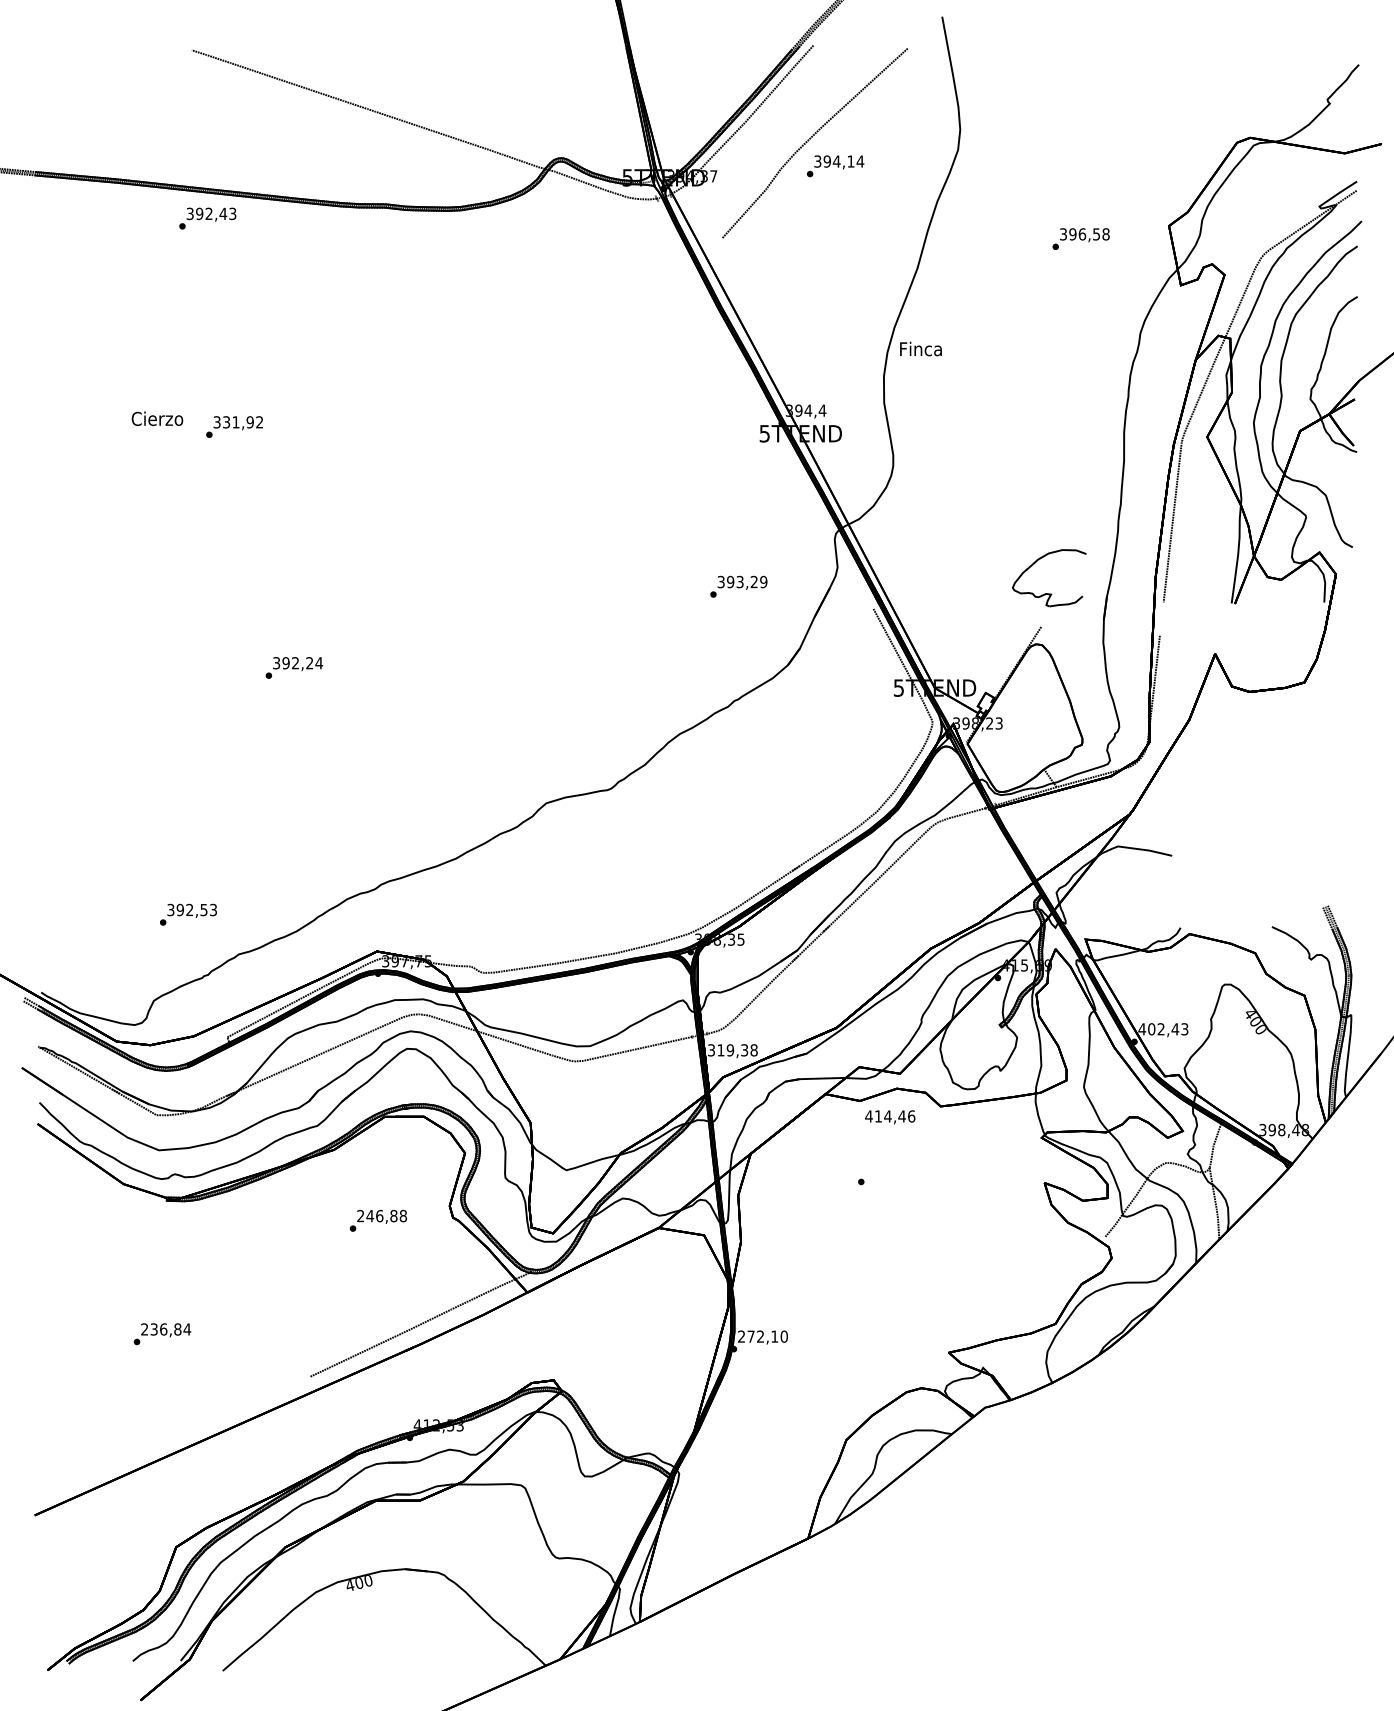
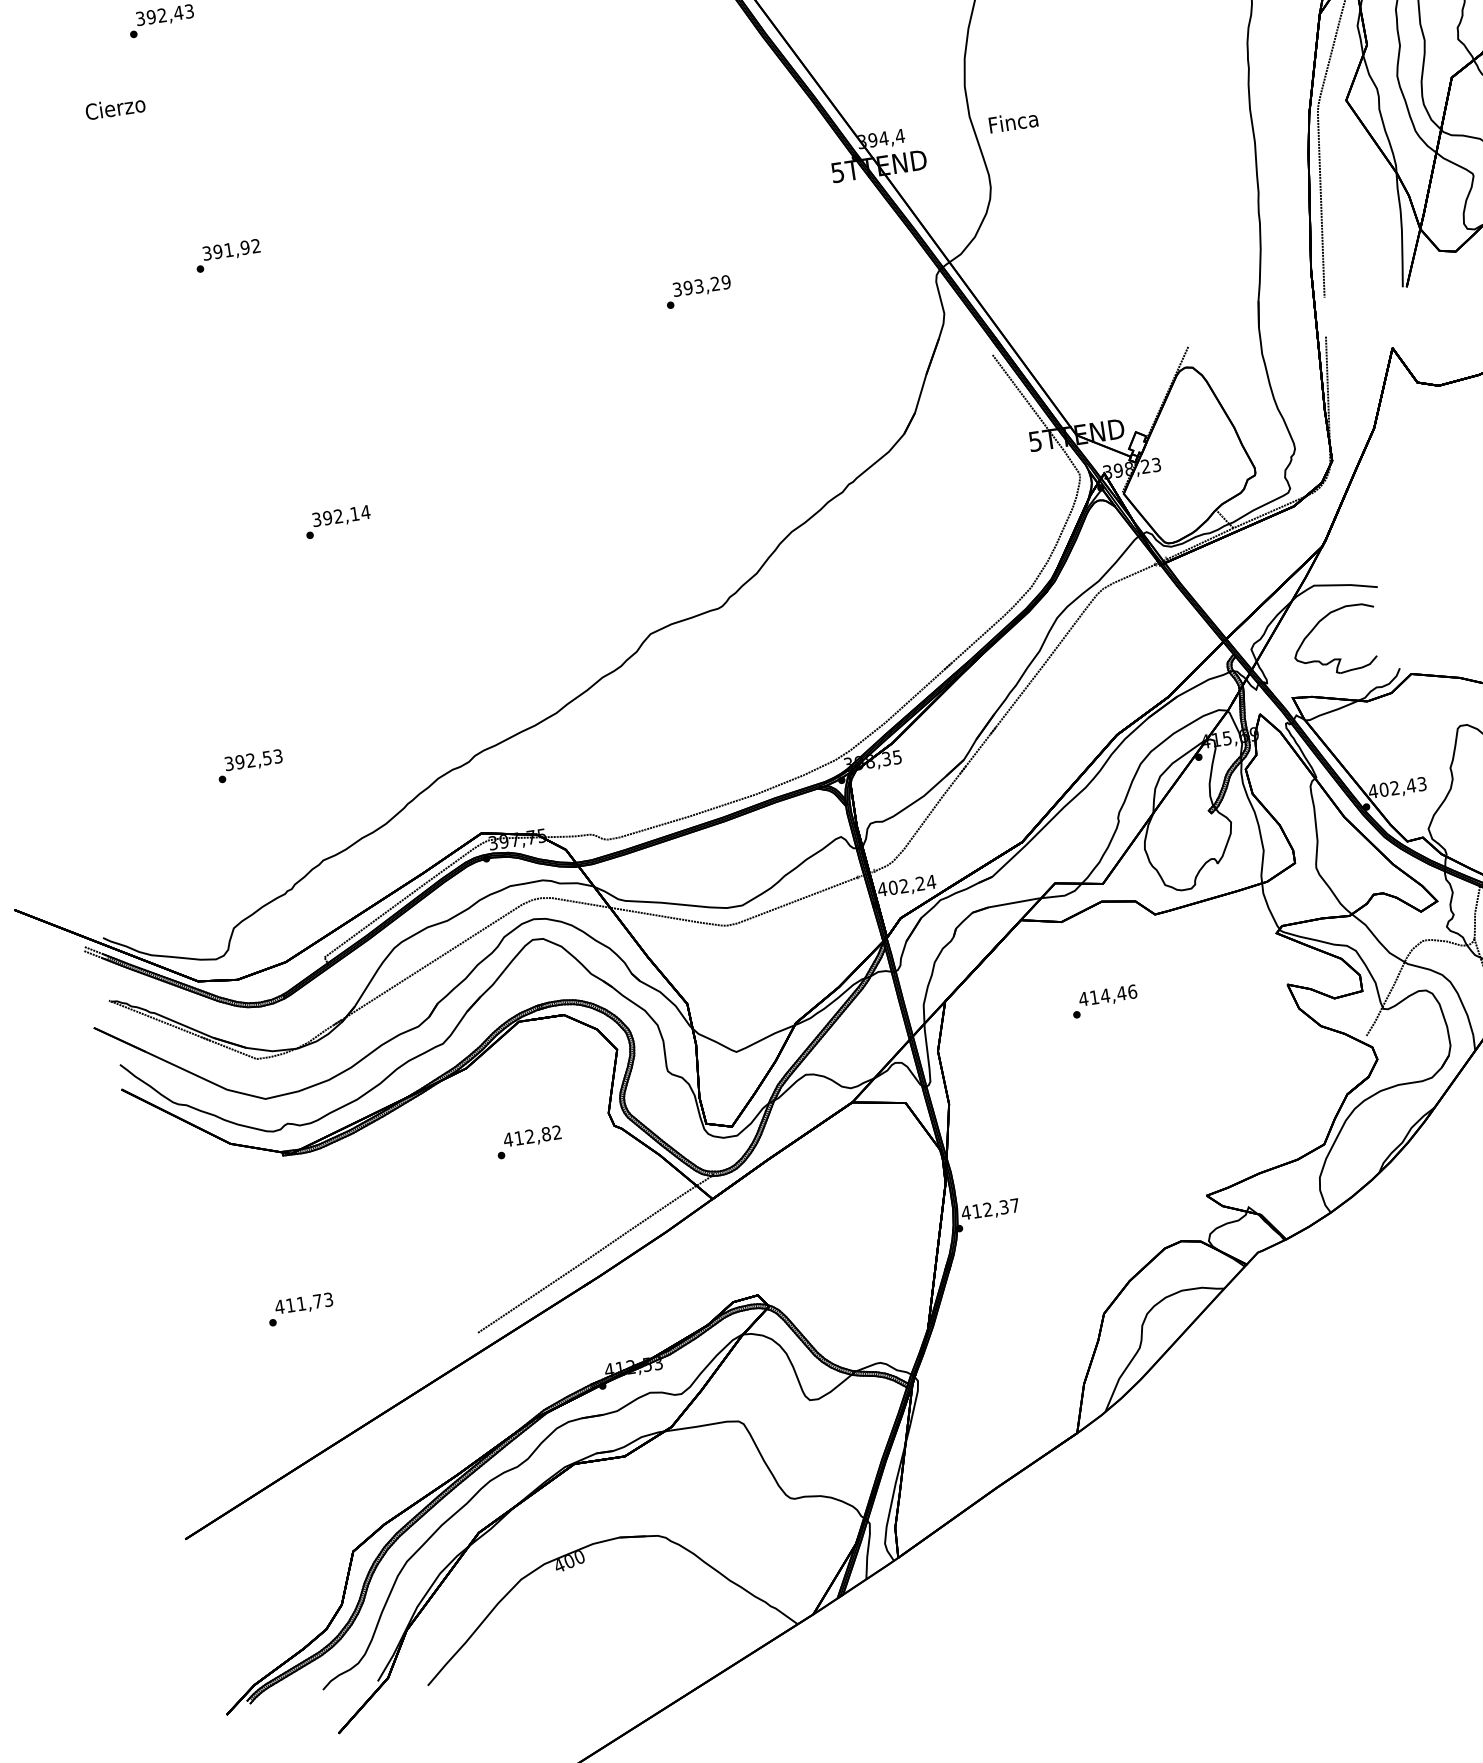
text: (920, 348) -> (1012, 121), moved
text: (157, 418) -> (115, 107), moved
text: (226, 422) -> (217, 251), 331,92 -> 391,92
text: (738, 586) -> (698, 291), moved
part: (1049, 593) -> (1338, 658), moved
text: (309, 663) -> (354, 514), 392,24 -> 392,14
text: (188, 914) -> (250, 765), moved
text: (732, 1050) -> (906, 886), 319,38 -> 402,24
text: (890, 1117) -> (1108, 996), moved
text: (381, 1215) -> (531, 1135), 246,88 -> 412,82
text: (165, 1329) -> (303, 1303), 236,84 -> 411,73
text: (762, 1336) -> (990, 1209), 272,10 -> 412,37

